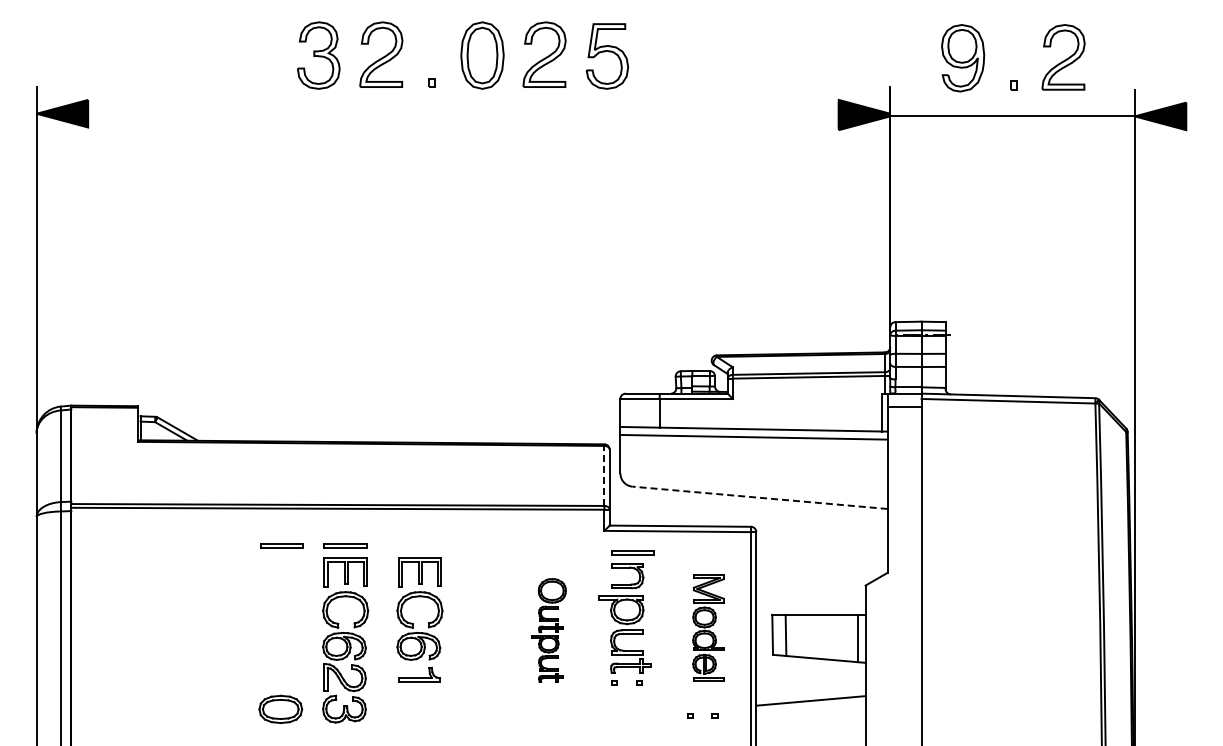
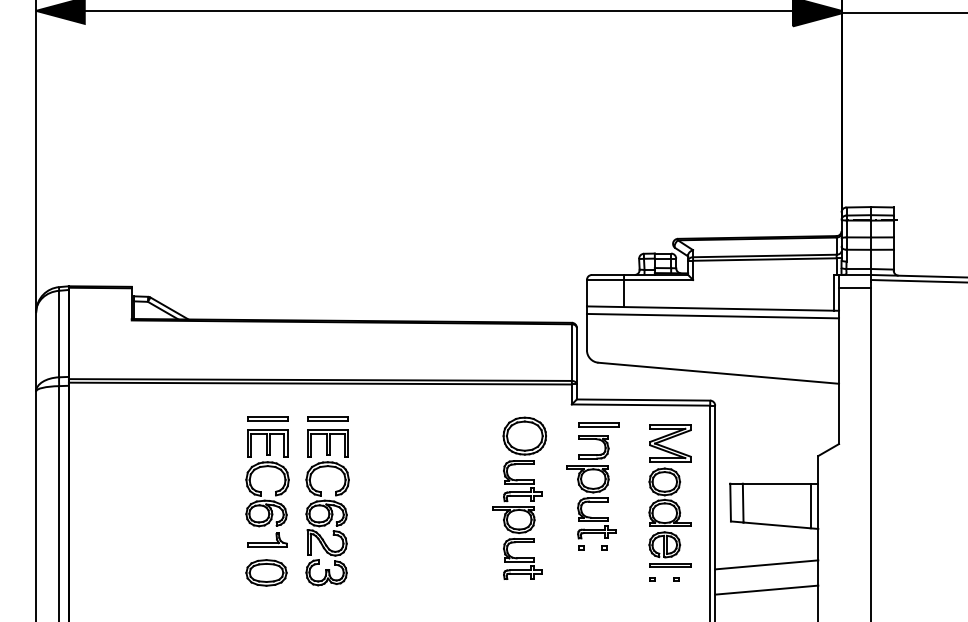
line: (463, 113) -> (438, 10), added
line: (604, 475) -> (571, 352), dashed -> solid
line: (759, 497) -> (718, 372), dashed -> solid
part: (413, 623) -> (261, 491), moved
part: (708, 627) -> (670, 495), size x1.43
part: (548, 630) -> (519, 498), size x1.67
line: (810, 727) -> (766, 589), added

